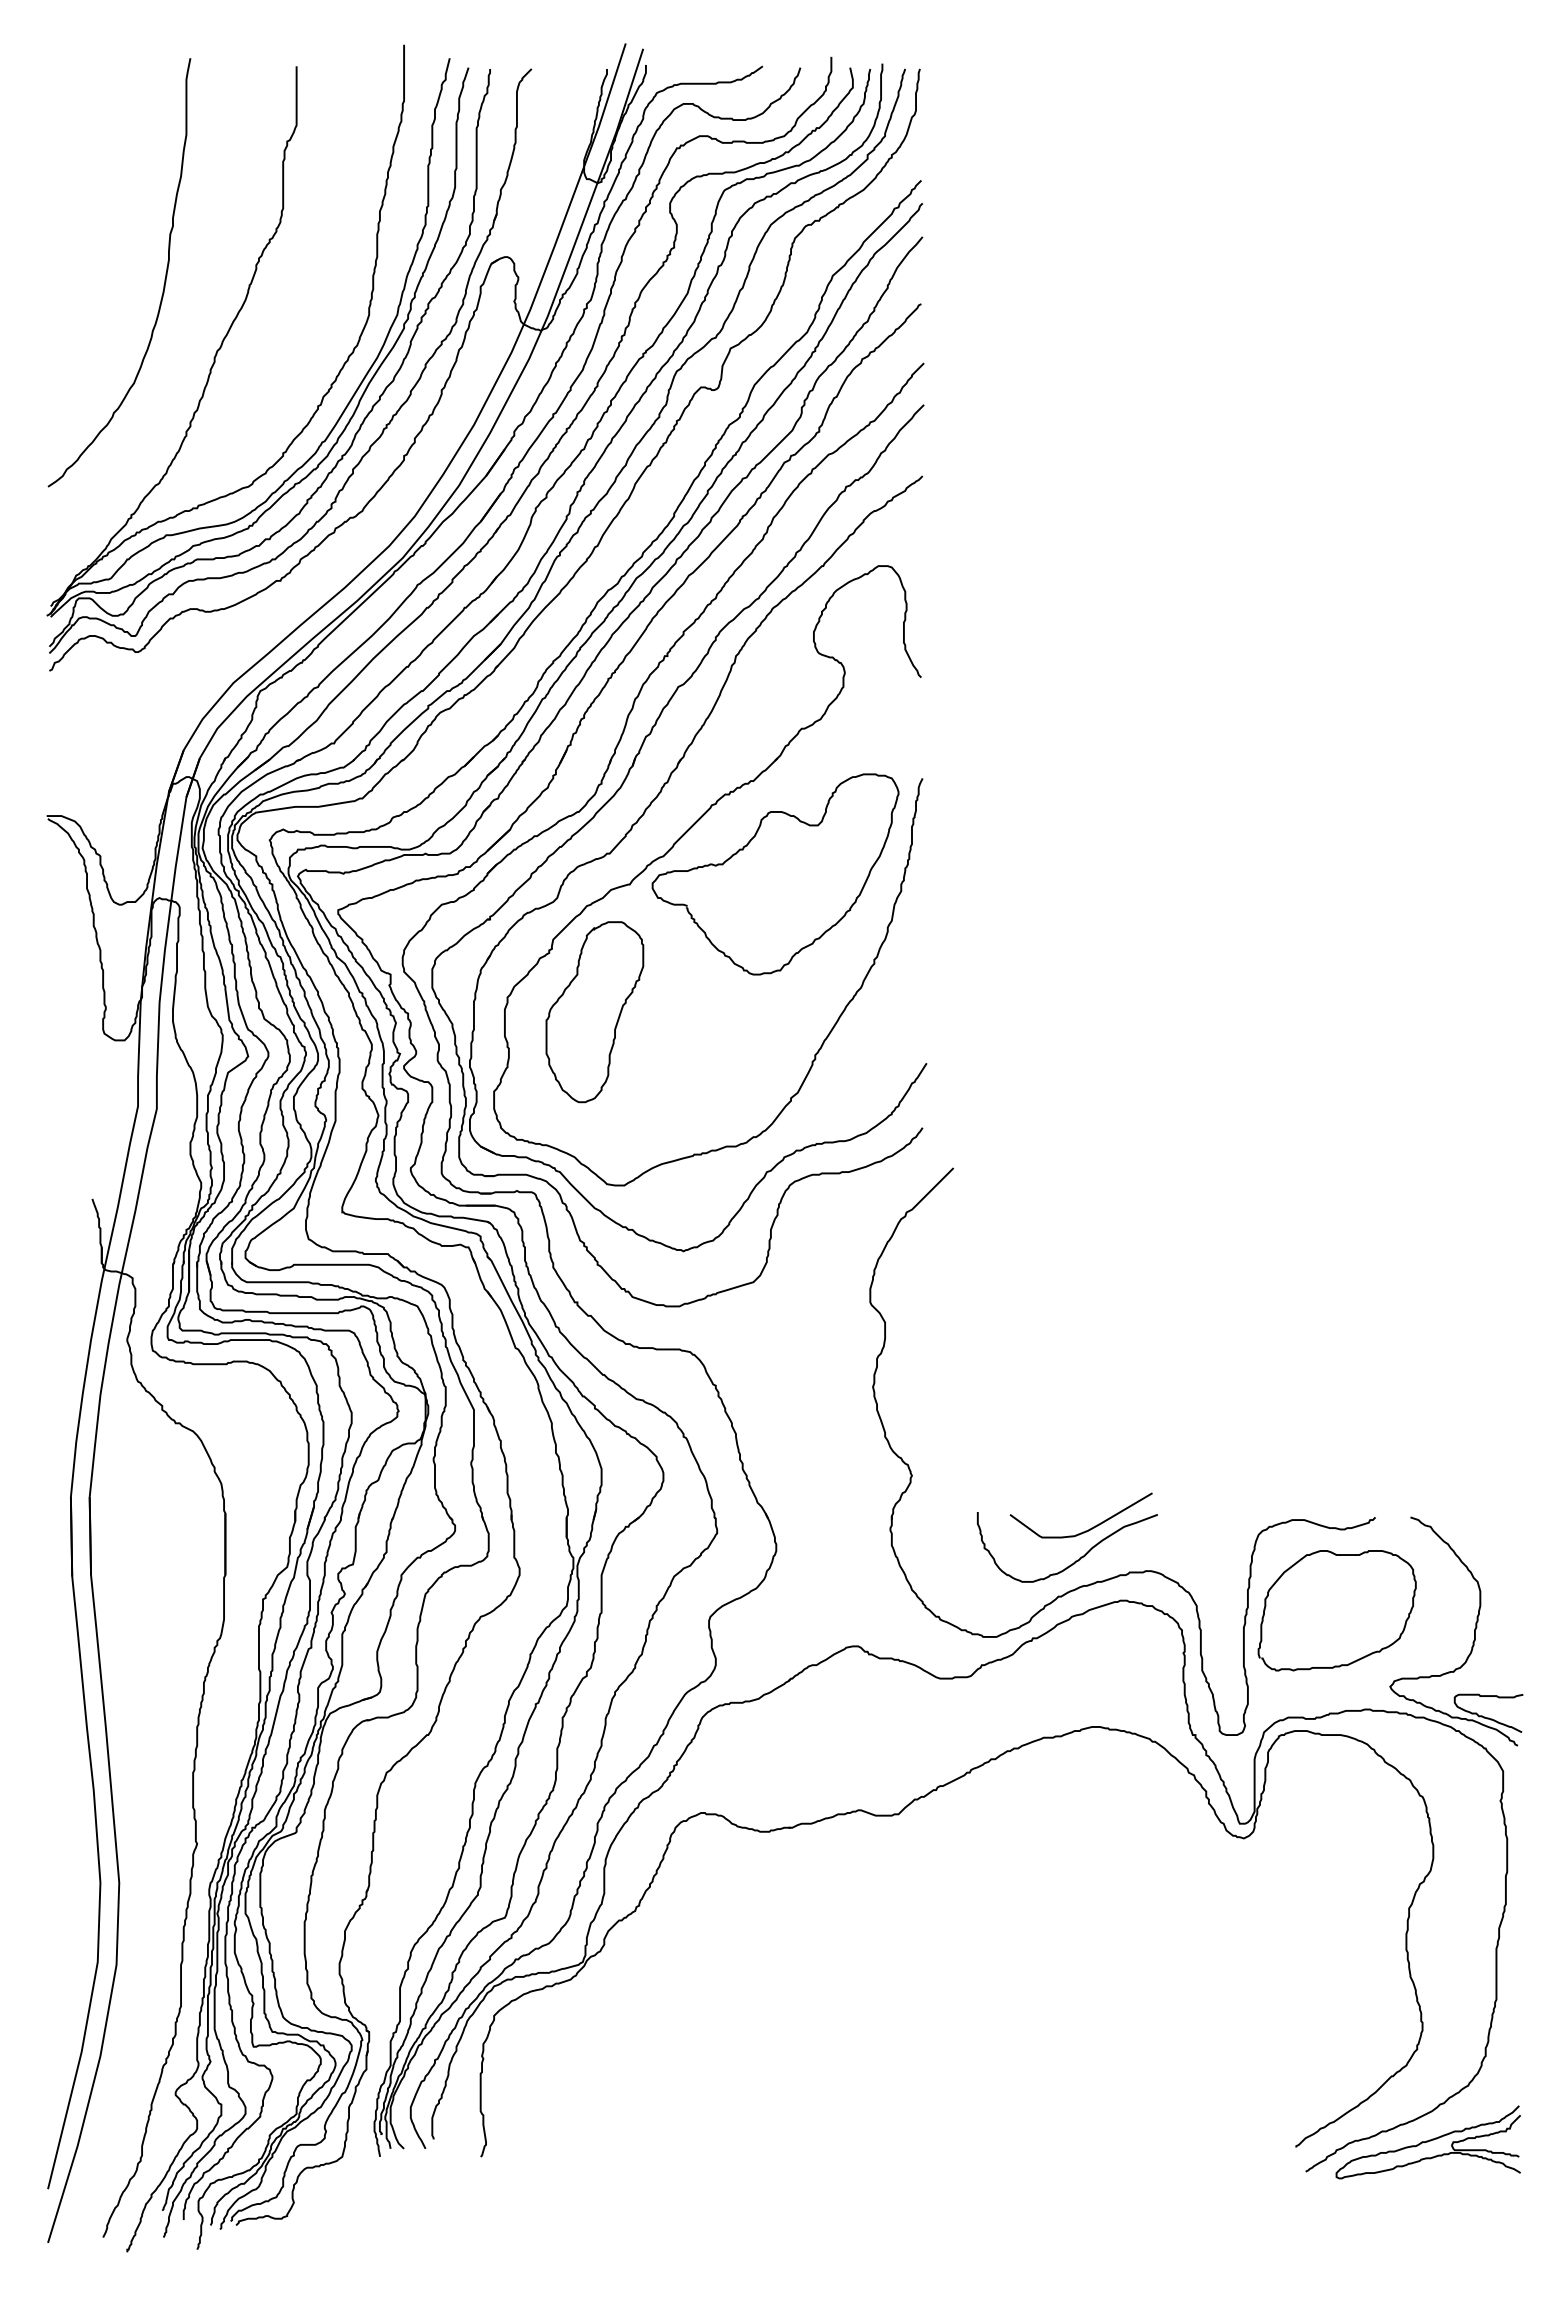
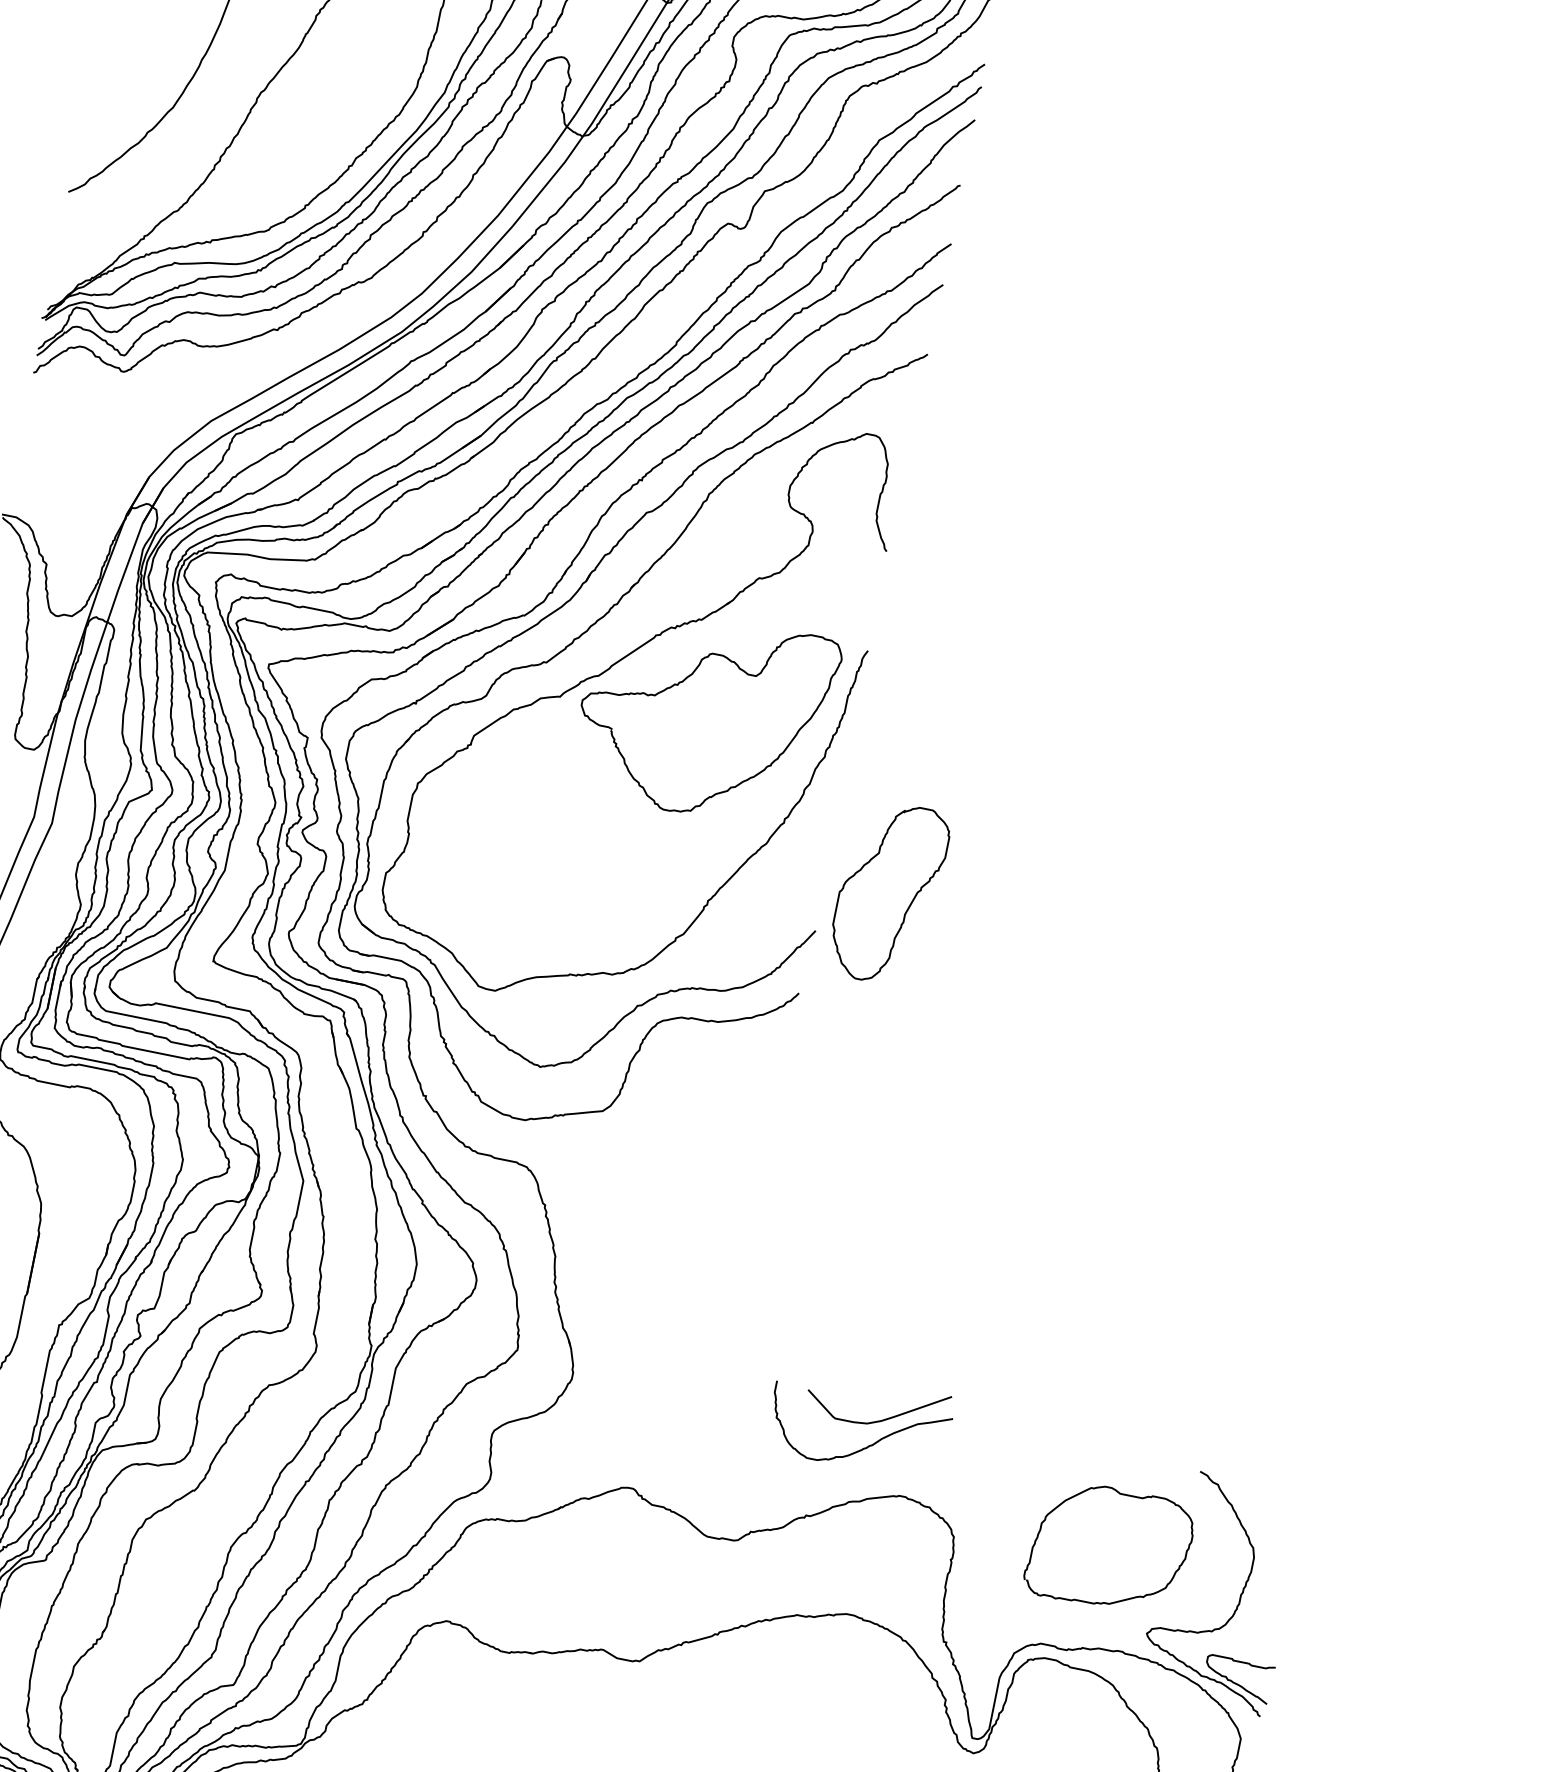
curve: (617, 1018) -> (909, 904), moved
part: (1129, 1571) -> (914, 1469), removed

